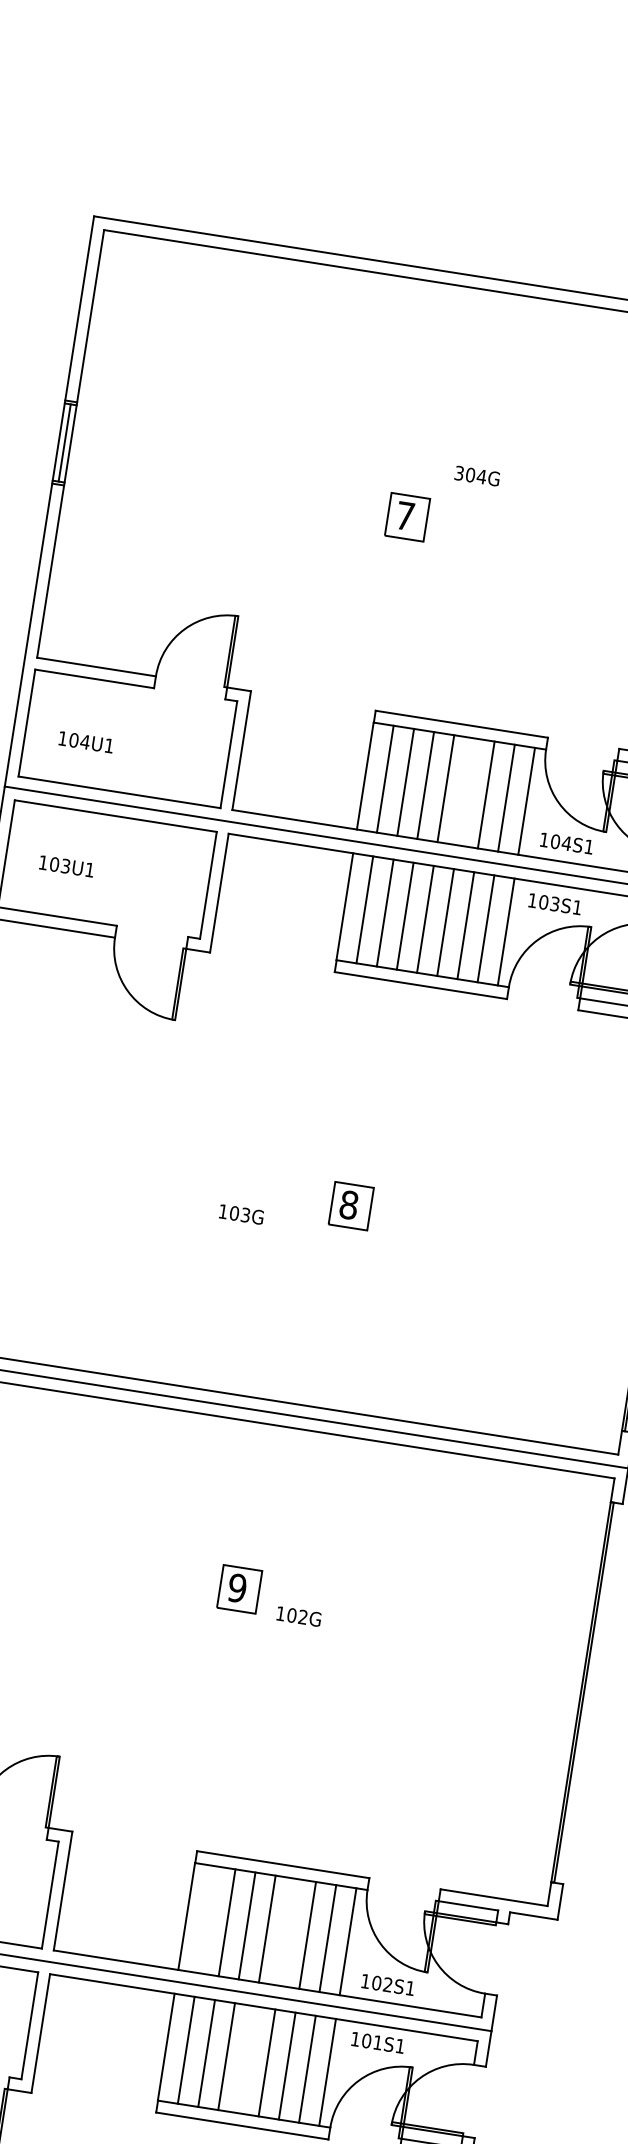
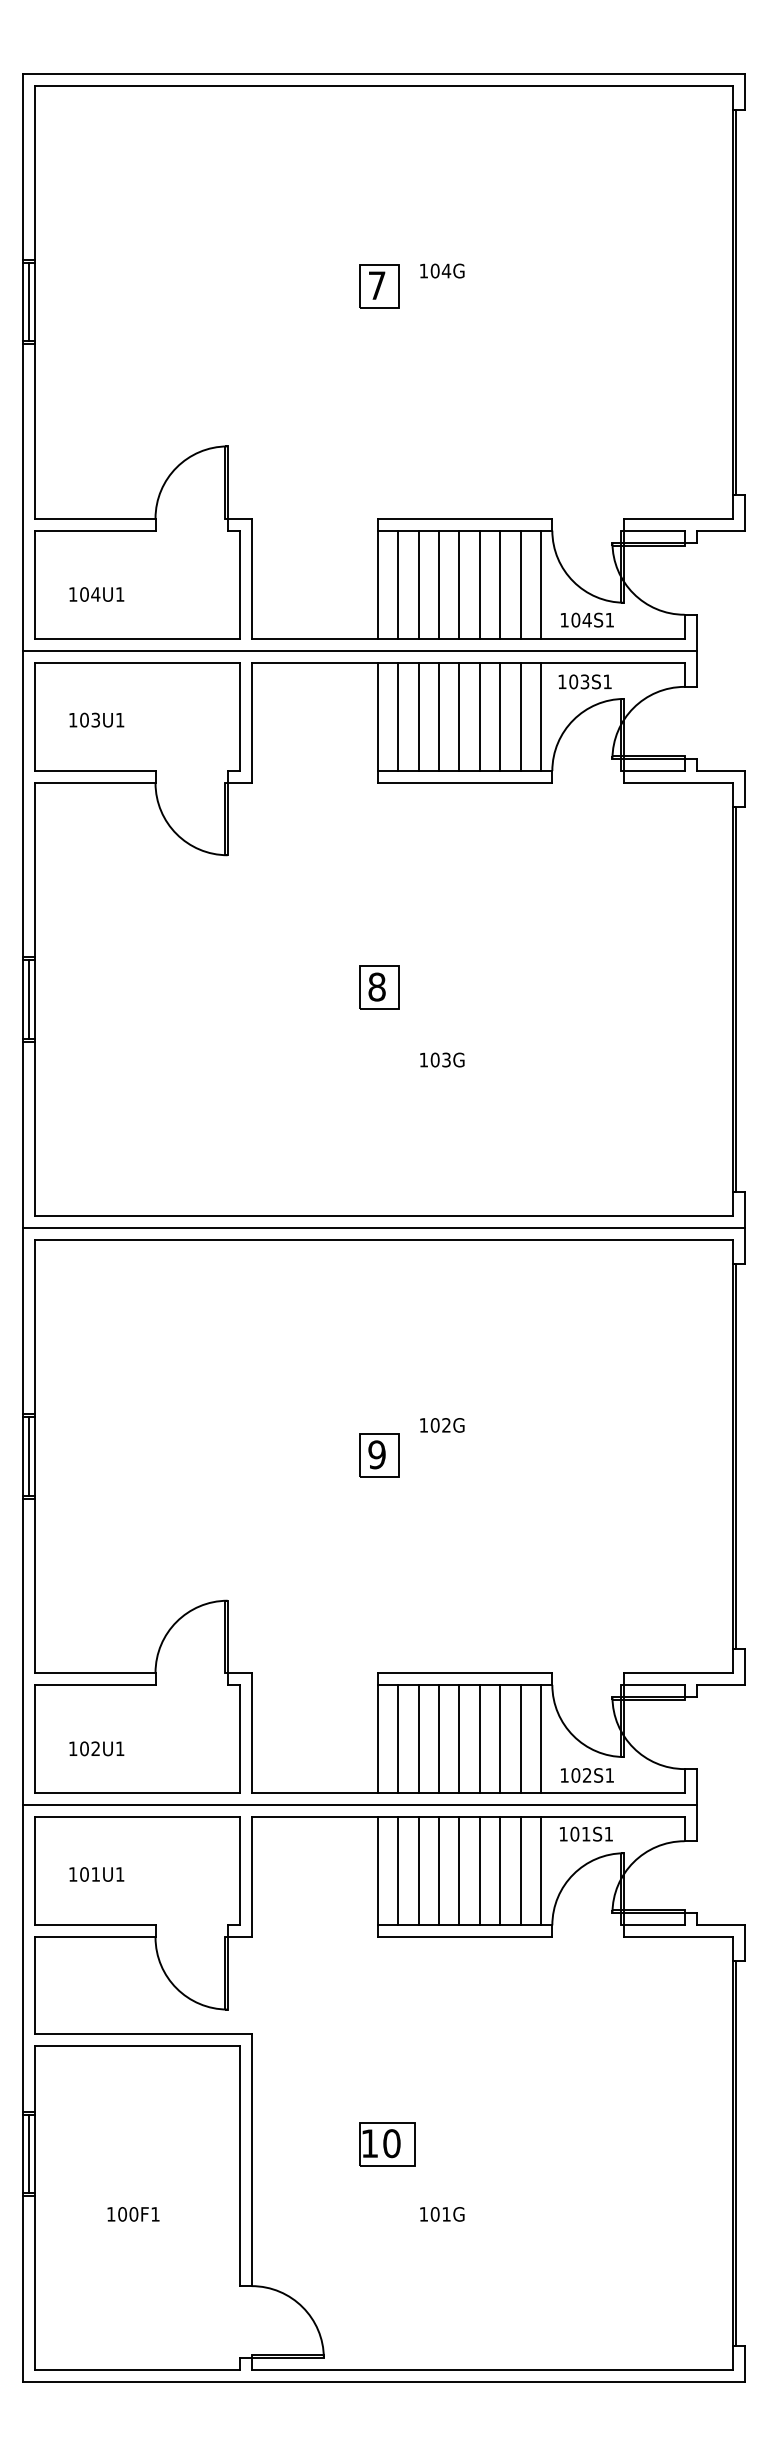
text: (459, 472) -> (423, 270), 304G -> 104G
part: (407, 517) -> (379, 286), moved
line: (465, 791) -> (479, 584), added
part: (351, 1205) -> (379, 987), moved
text: (241, 1214) -> (442, 1059), moved
part: (239, 1589) -> (379, 1455), moved
line: (207, 1919) -> (398, 1738), added
line: (287, 1931) -> (479, 1738), added
line: (246, 2060) -> (459, 1871), added

